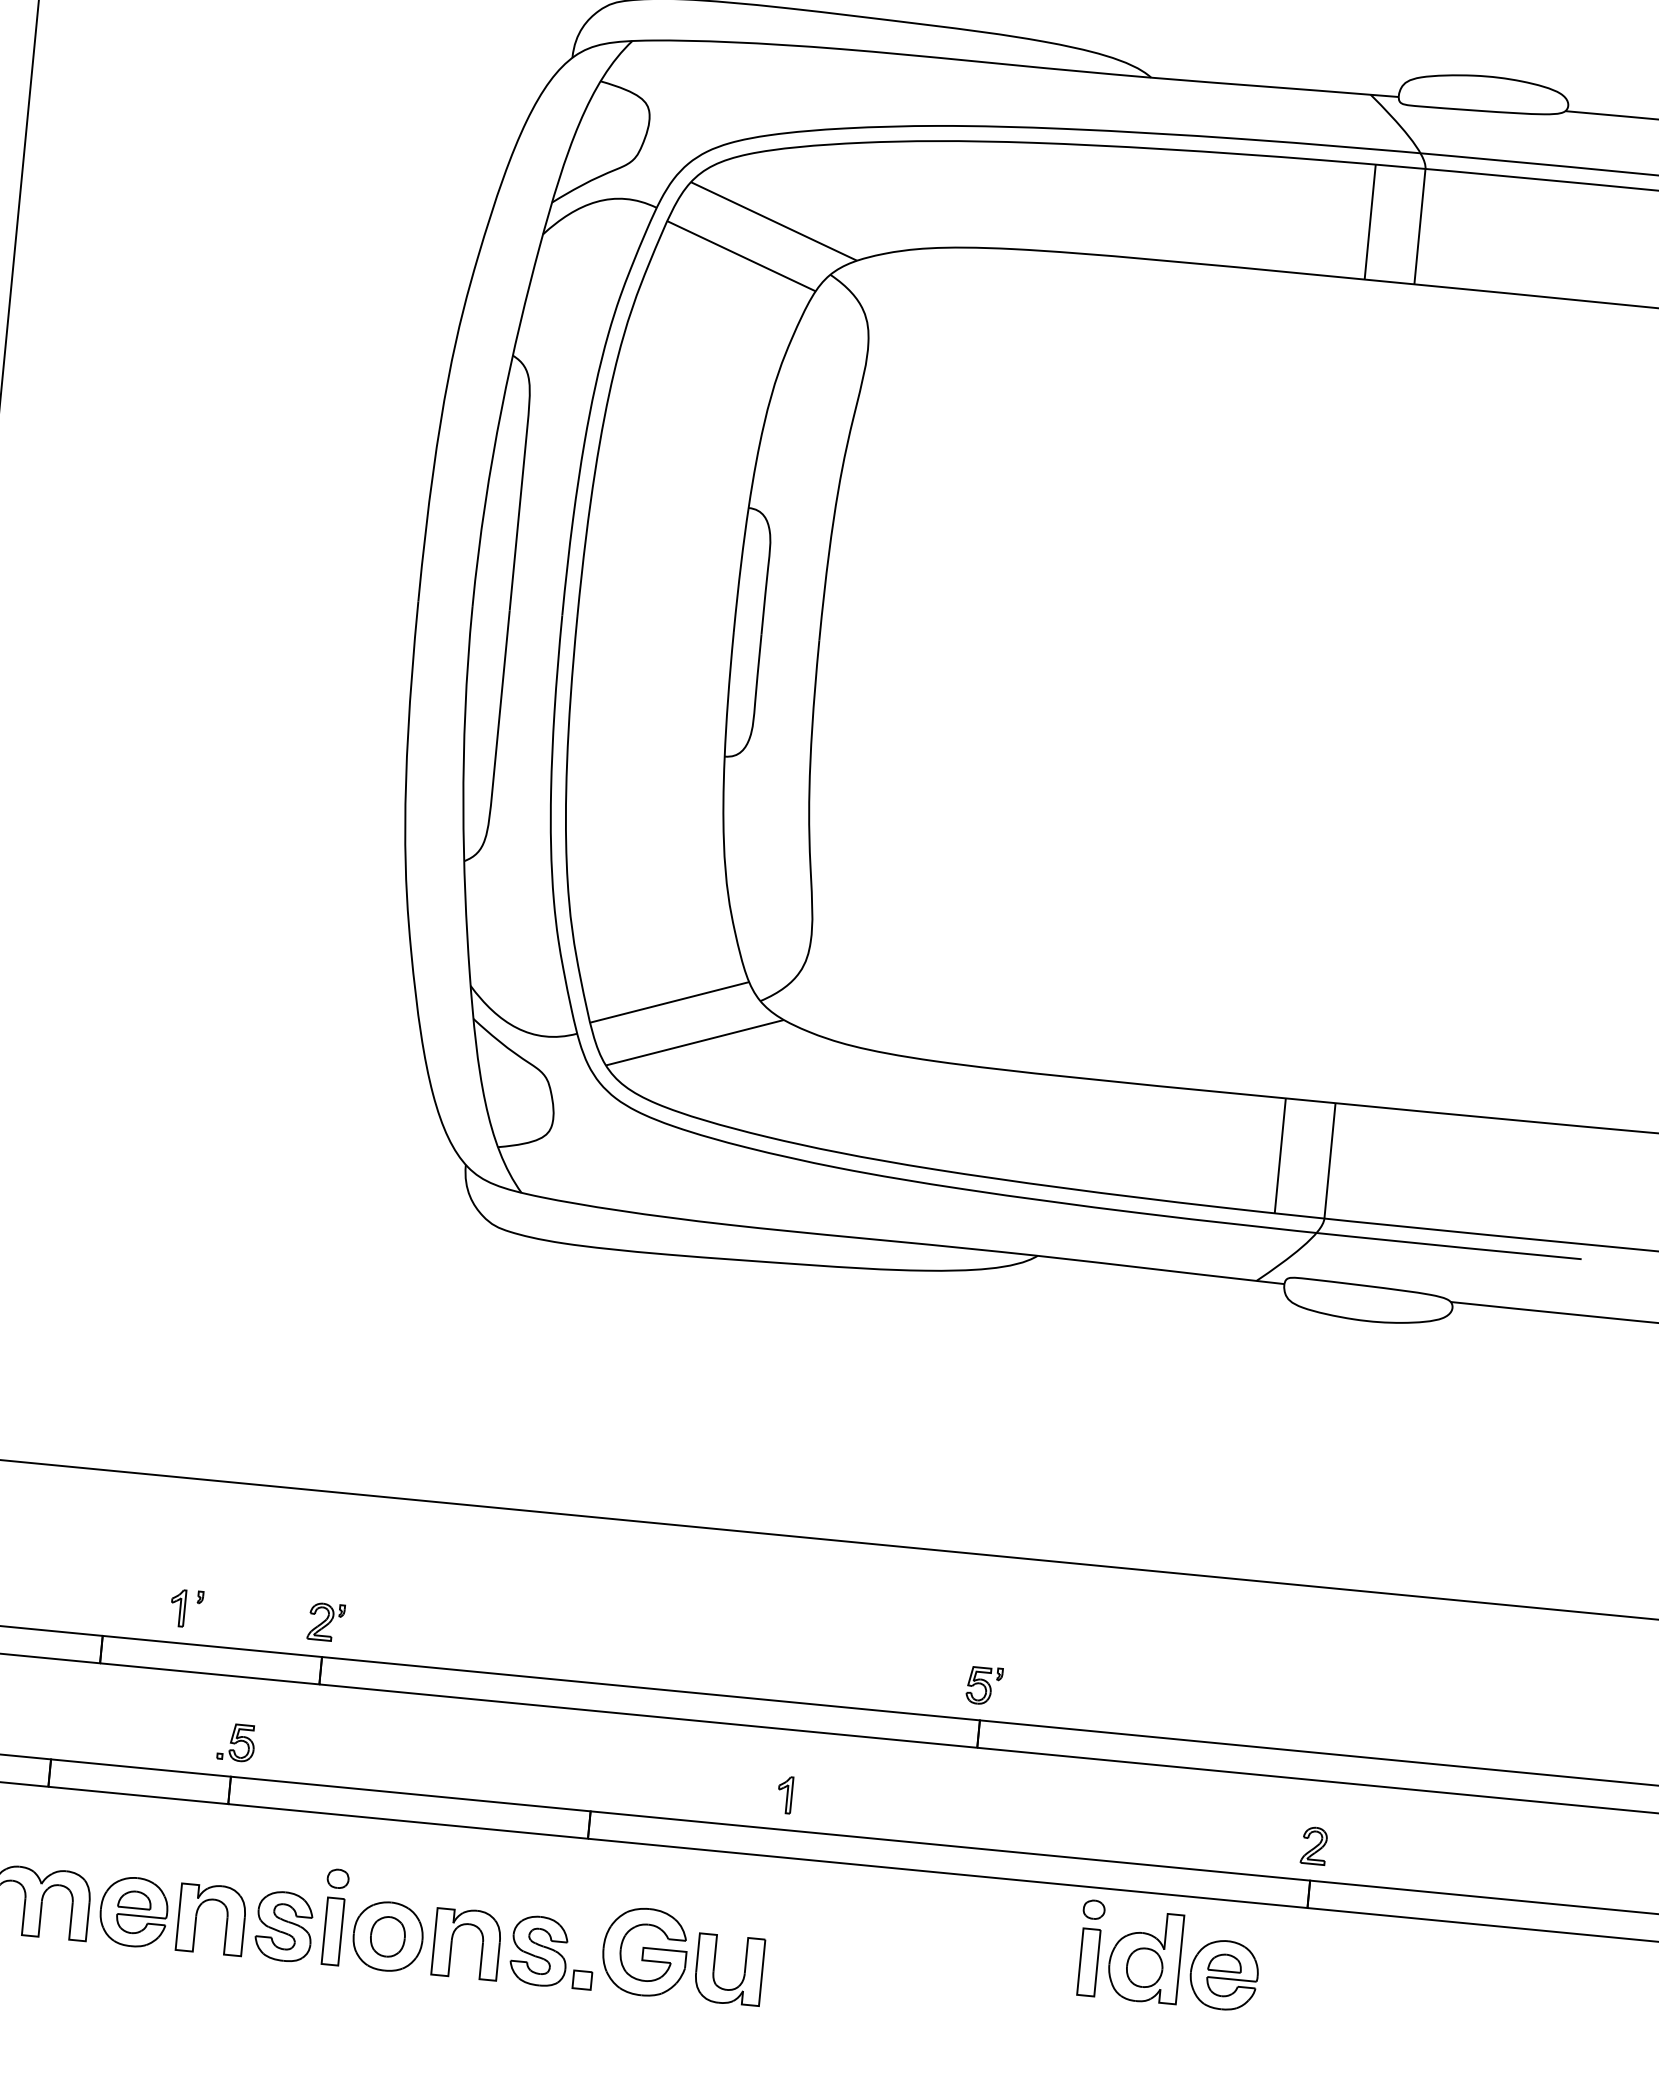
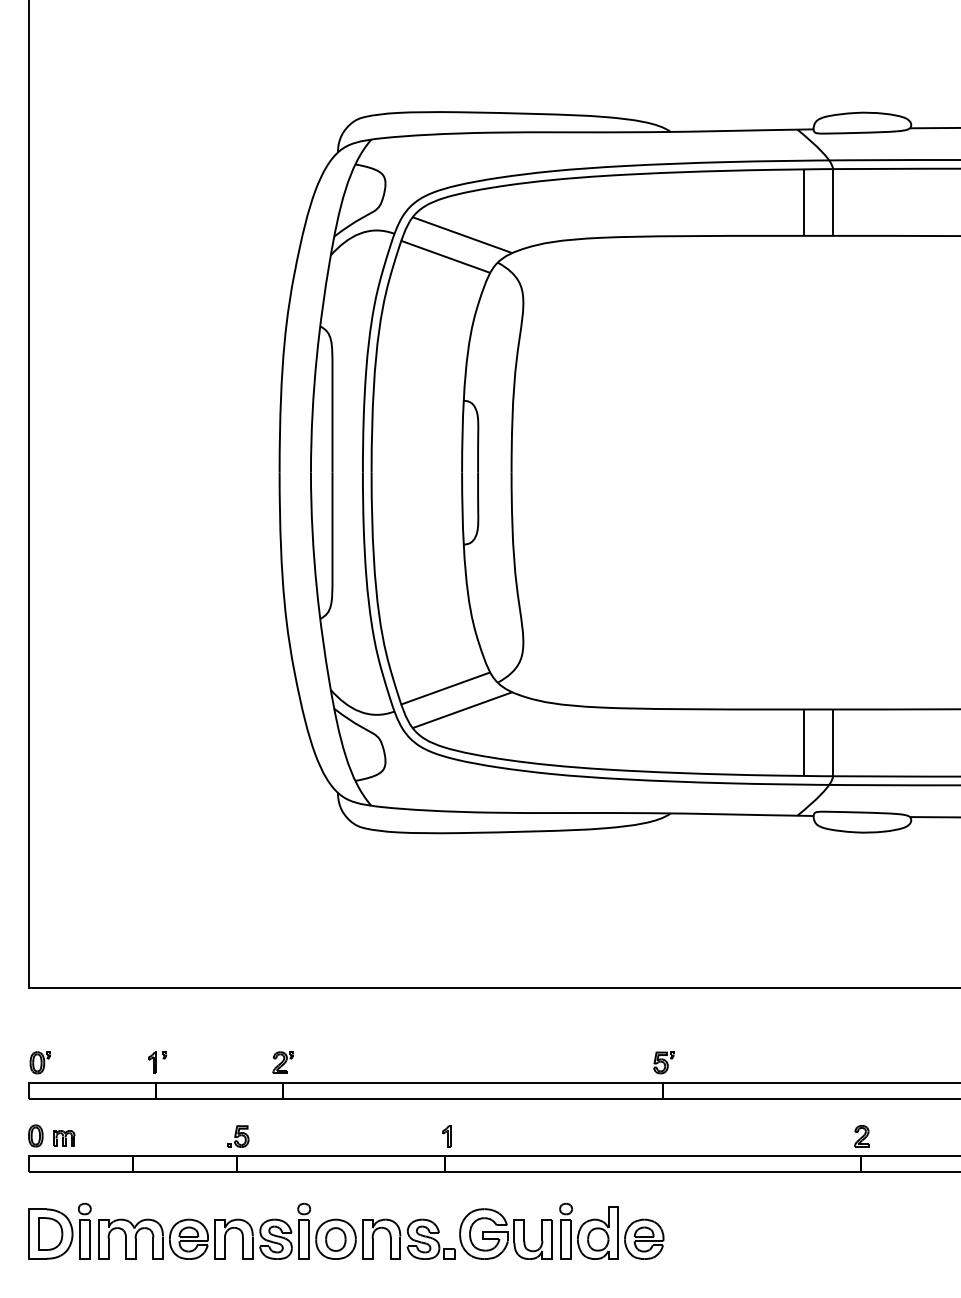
part: (186, 1608) -> (157, 1062), moved
part: (784, 1795) -> (446, 1136), moved
part: (1169, 1954) -> (611, 1230), moved

